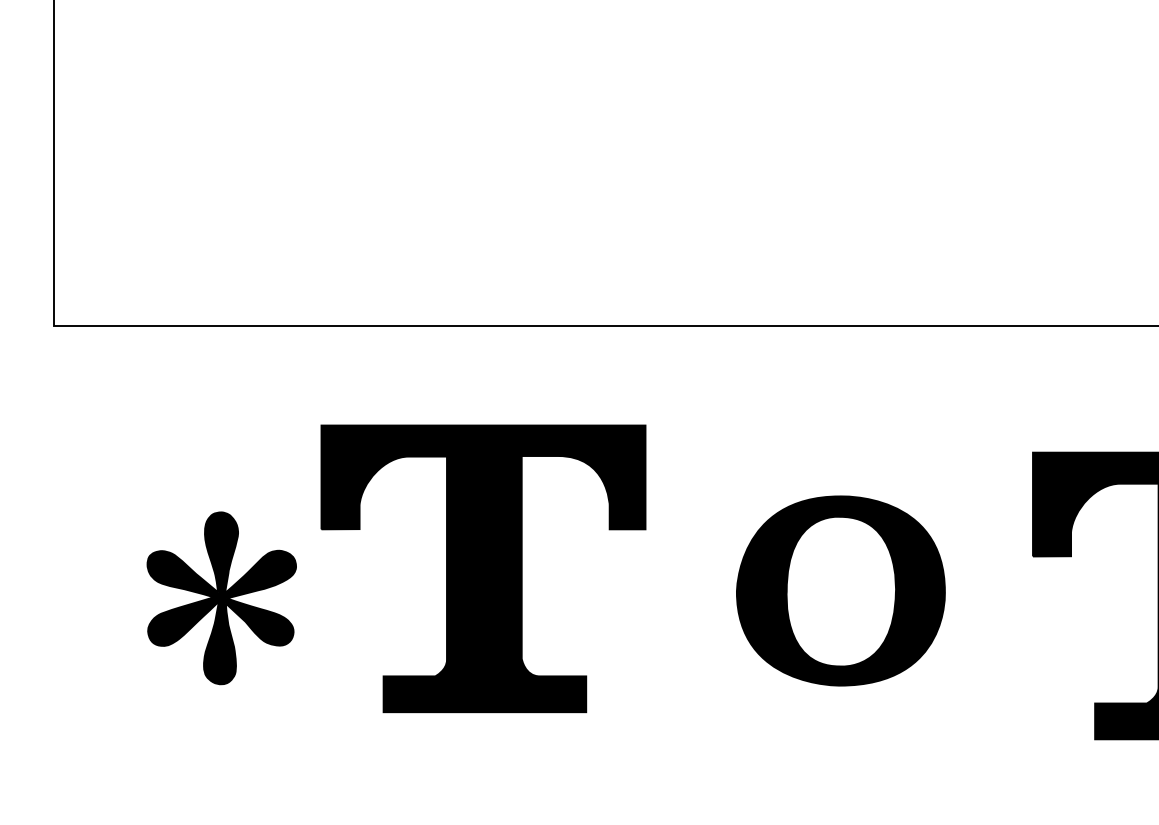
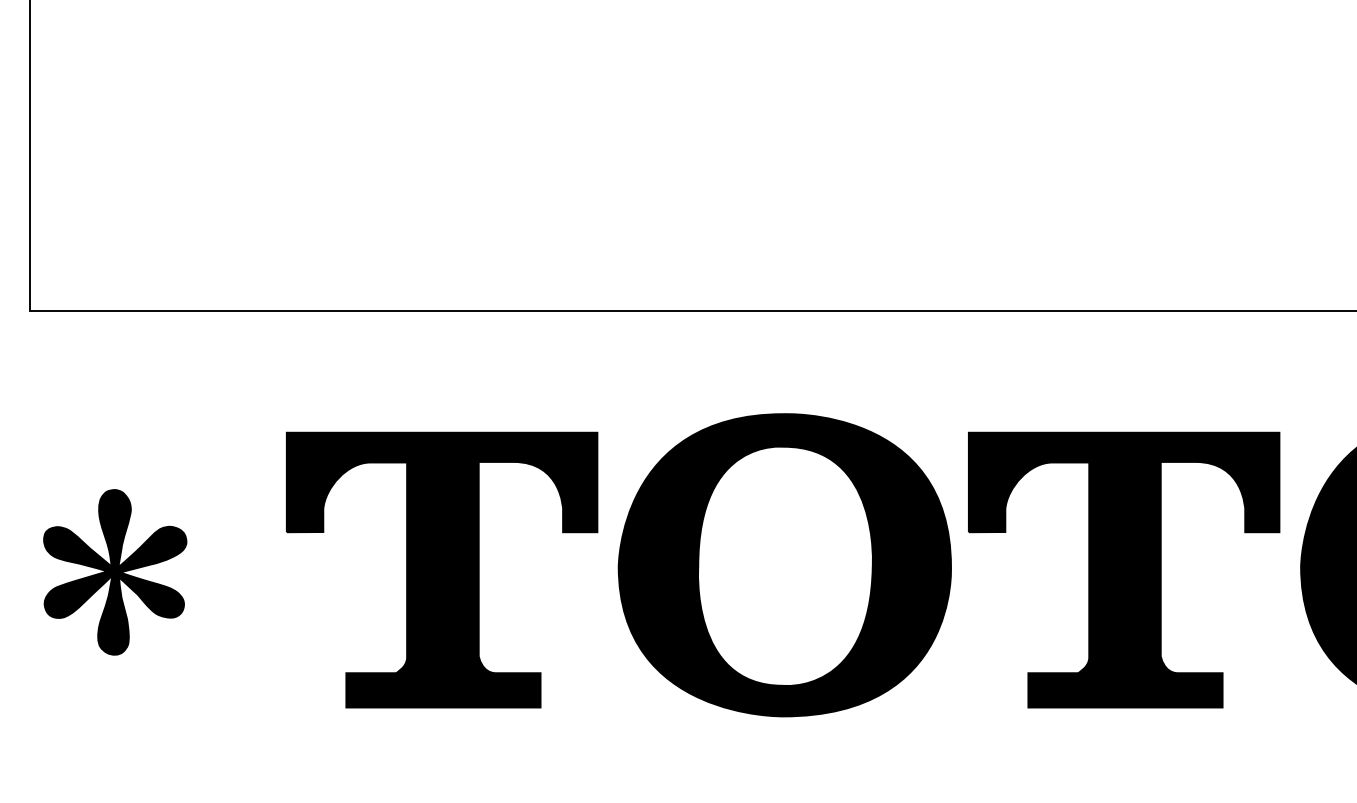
part: (483, 568) -> (442, 569), moved
part: (840, 591) -> (784, 565), size x1.67
part: (222, 598) -> (115, 572), moved

